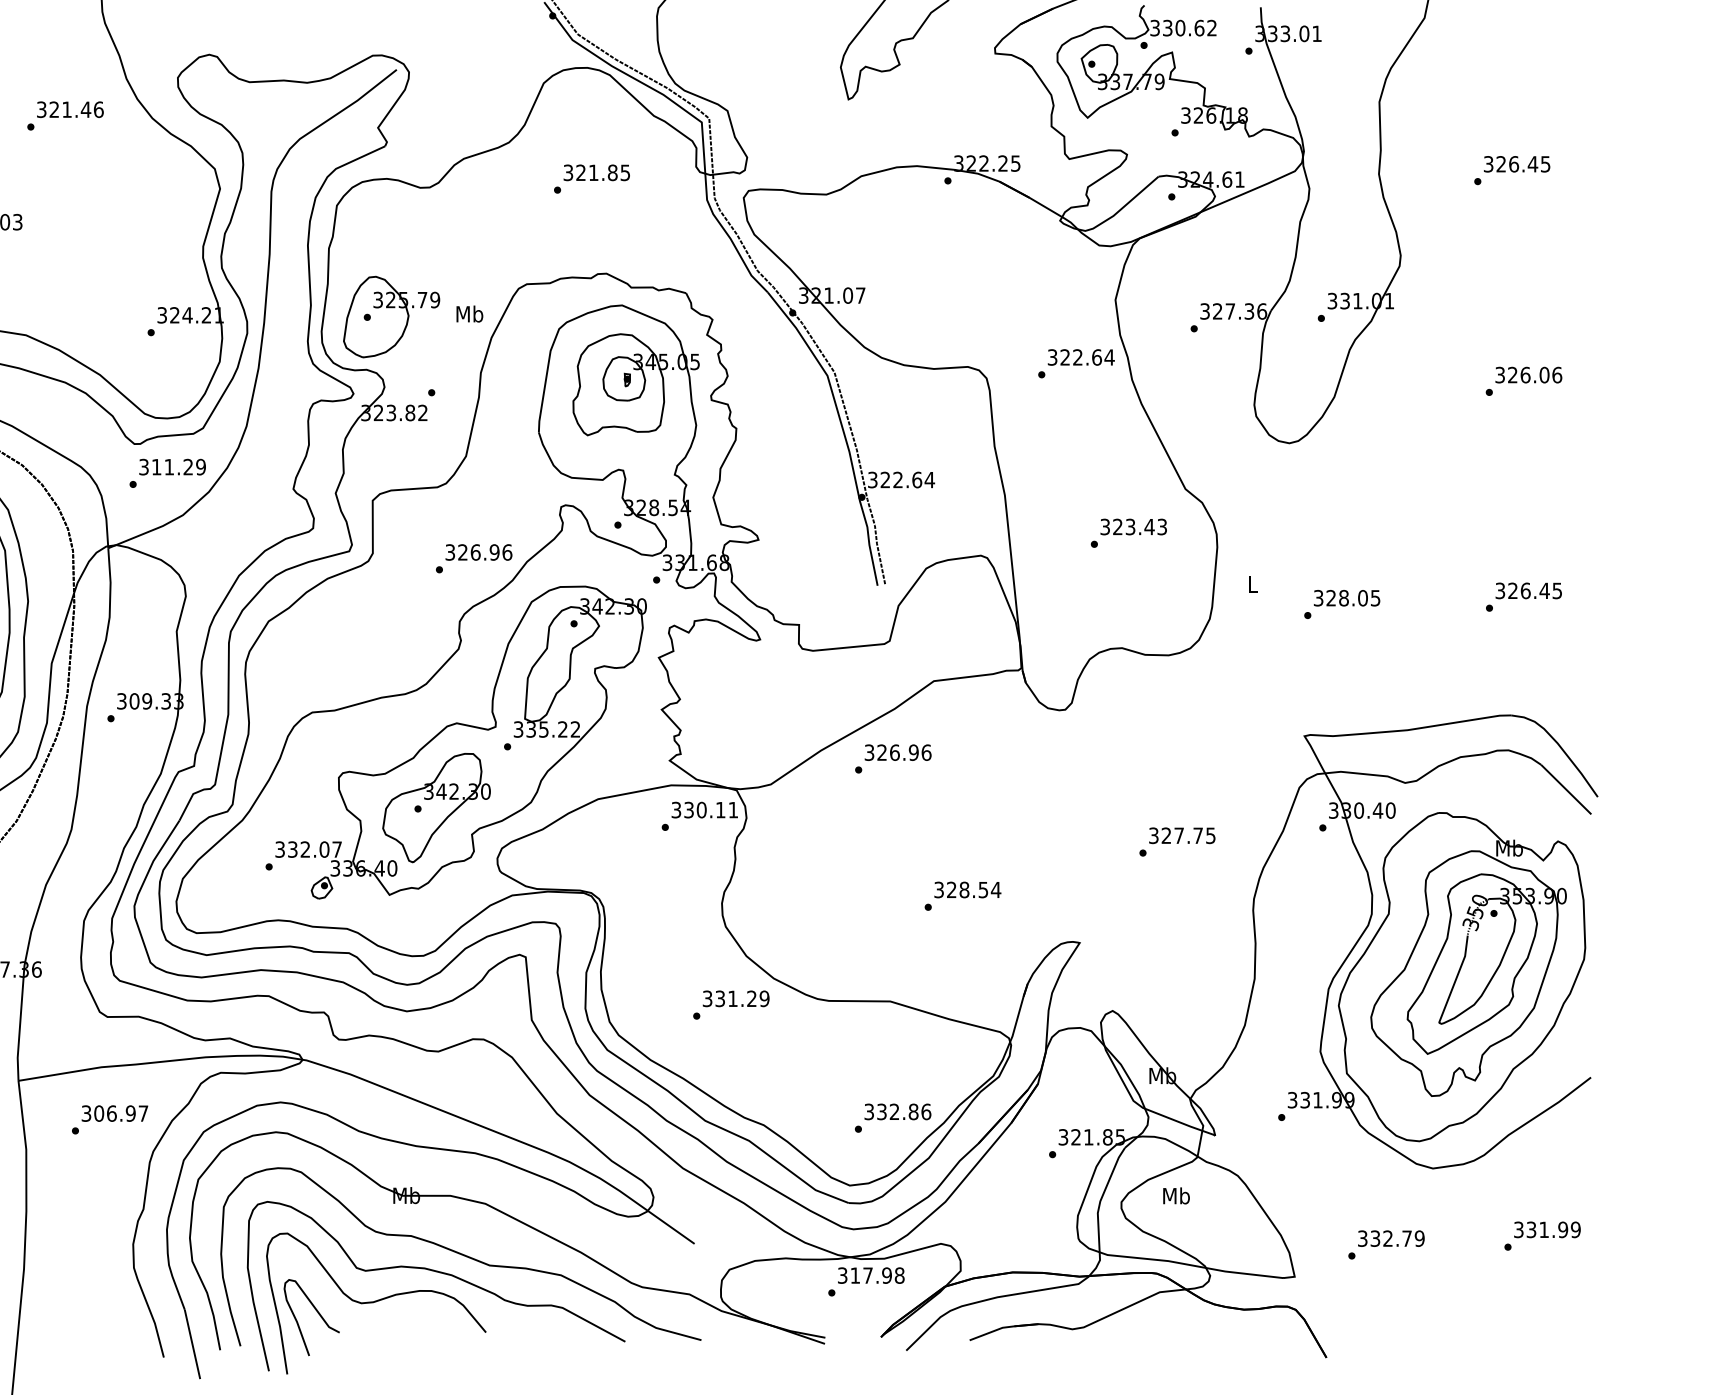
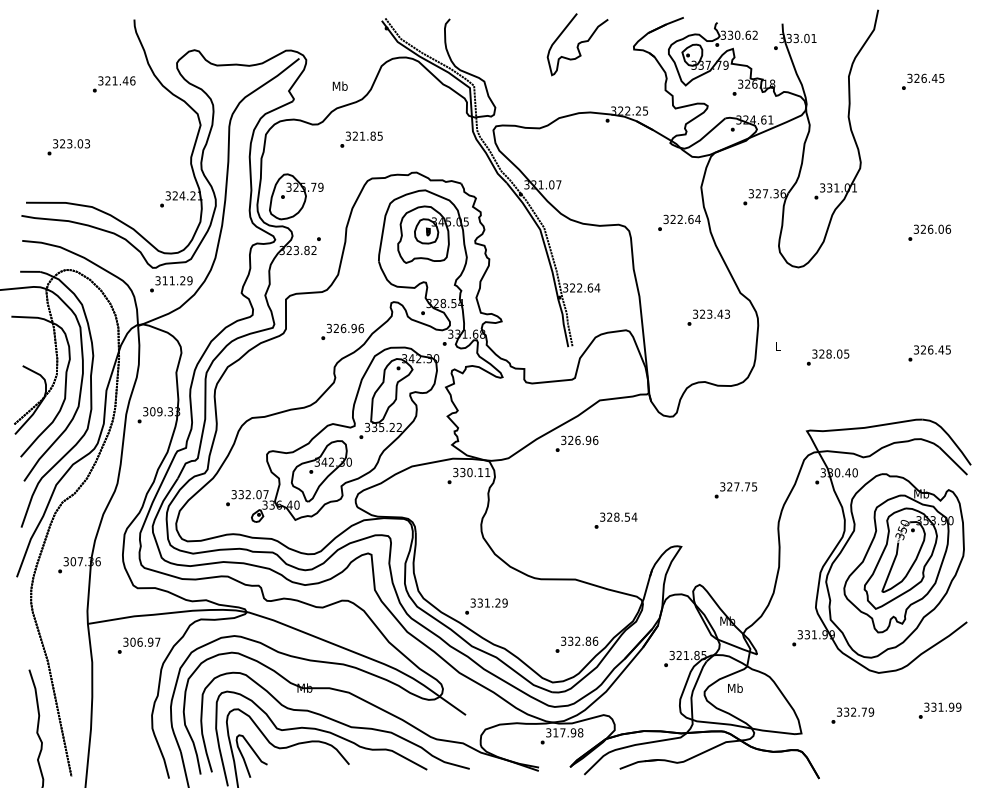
text: (1512, 169) -> (923, 81), moved
text: (591, 178) -> (361, 139), moved
text: (468, 312) -> (339, 85), moved
text: (731, 1004) -> (486, 606), moved

